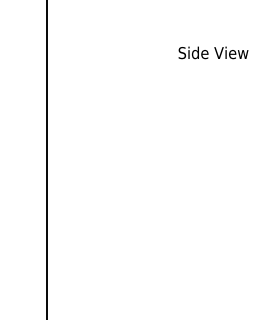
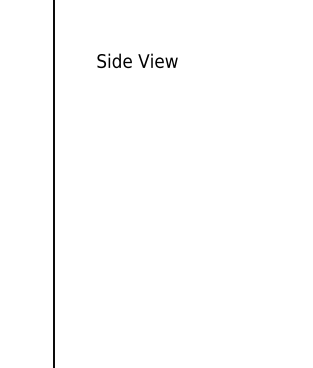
text: (213, 52) -> (137, 60), moved

